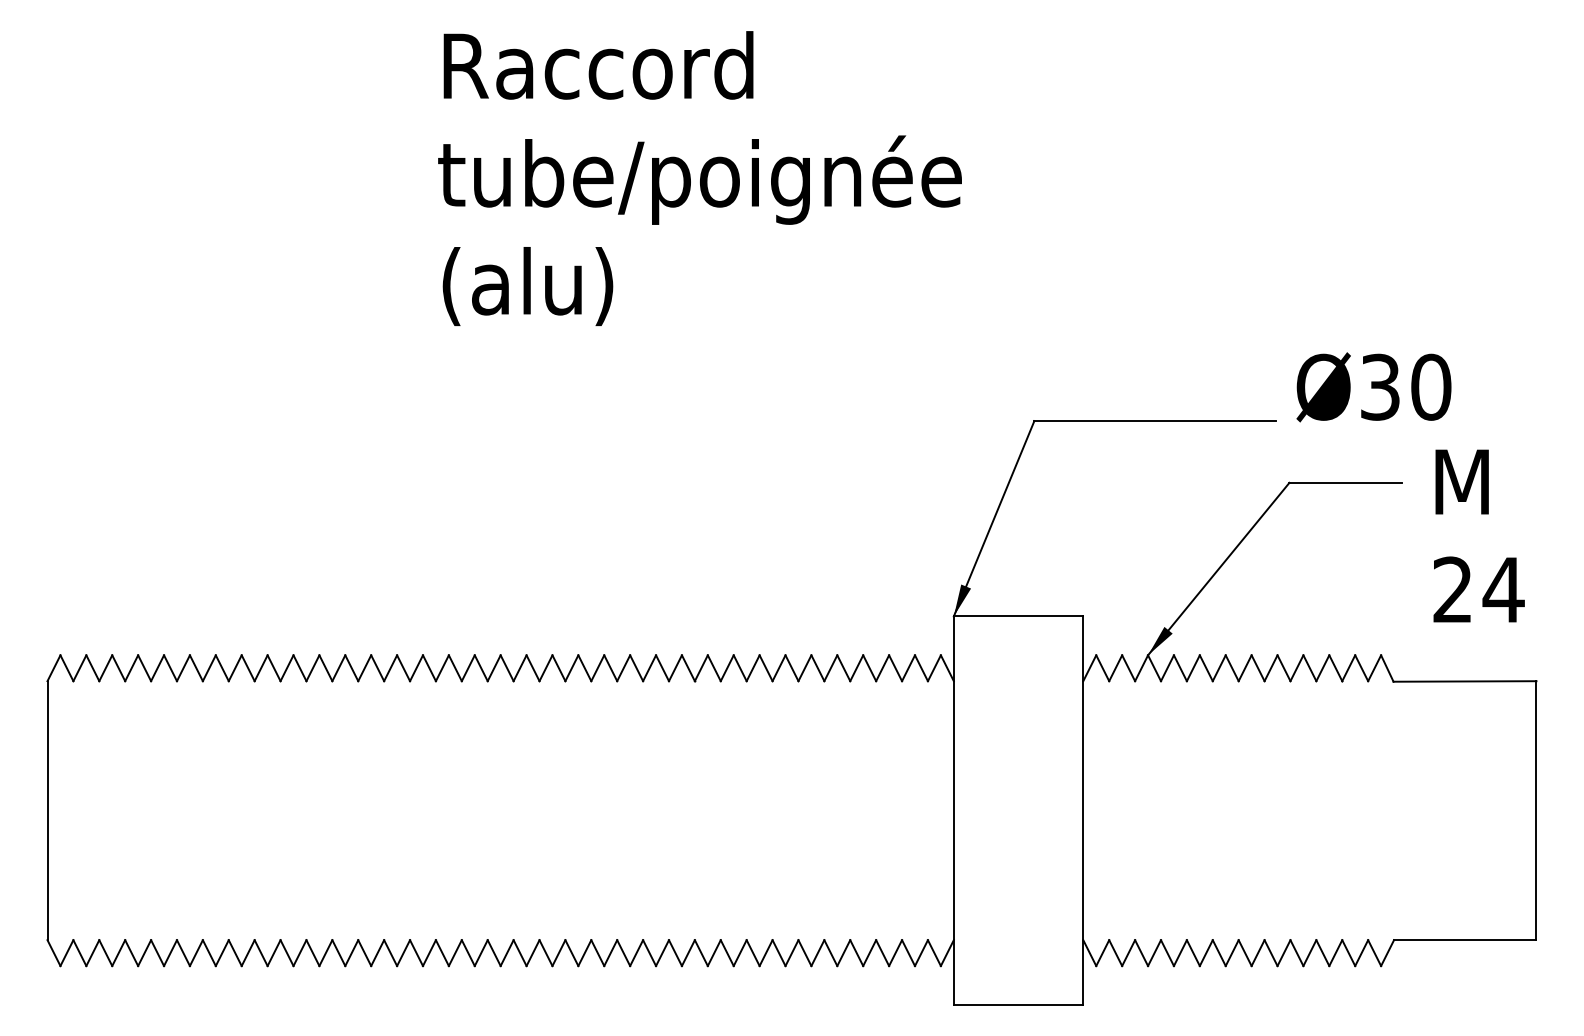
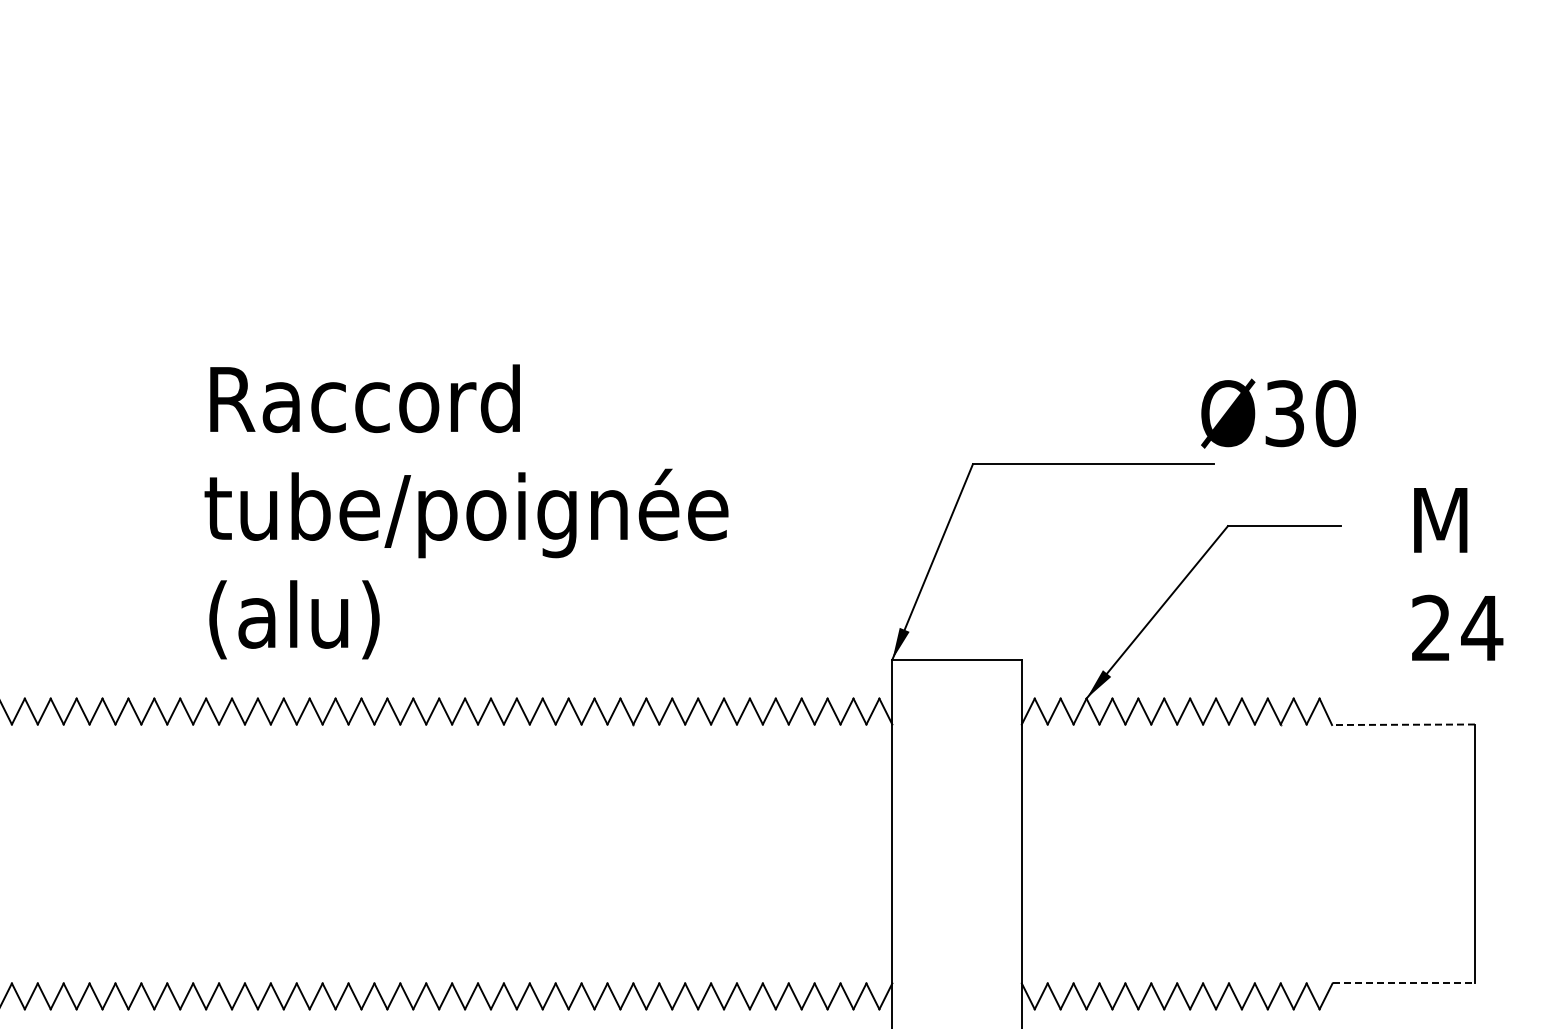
text: (699, 178) -> (466, 511), moved
text: (1373, 387) -> (1278, 413), moved
text: (1478, 535) -> (1457, 573), moved
line: (1464, 681) -> (1403, 724), solid -> dashed
line: (1465, 940) -> (1404, 983), solid -> dashed

